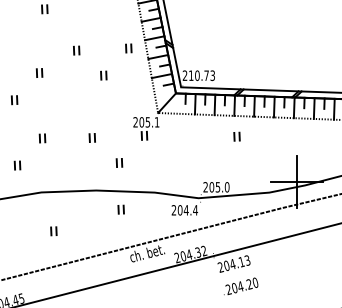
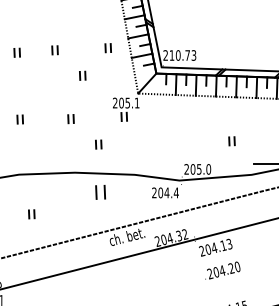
part: (101, 70) -> (80, 70), moved
part: (236, 136) -> (231, 141), moved
part: (120, 209) -> (99, 192), size x1.6

